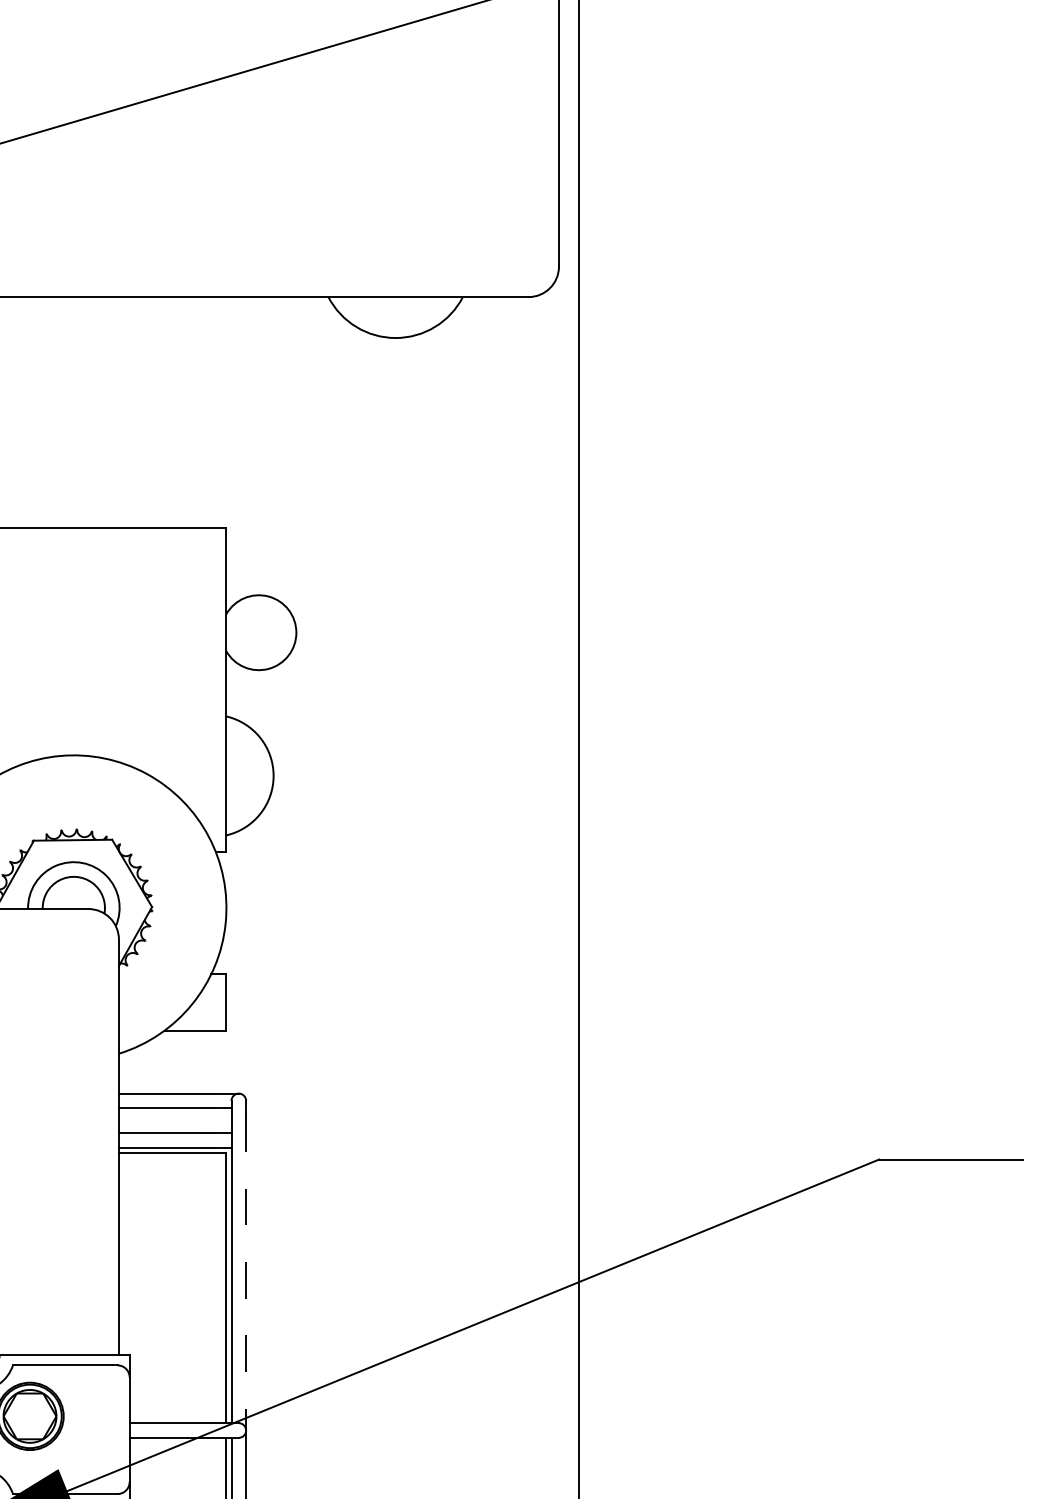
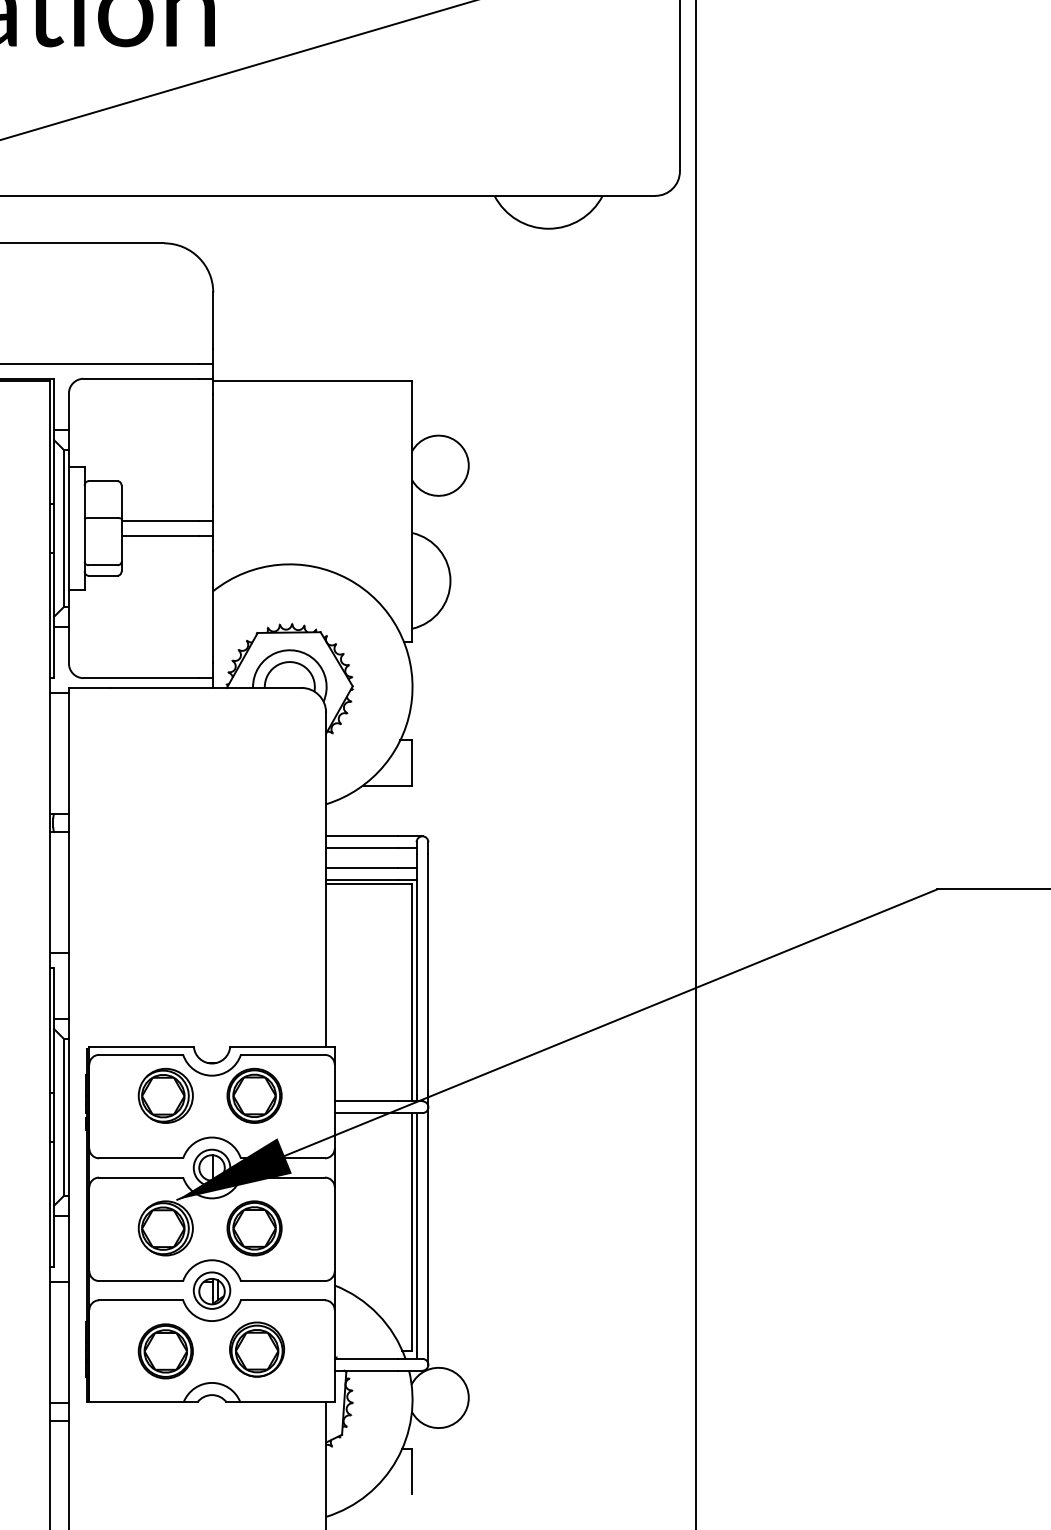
line: (246, 1265) -> (428, 974), dashed -> solid

